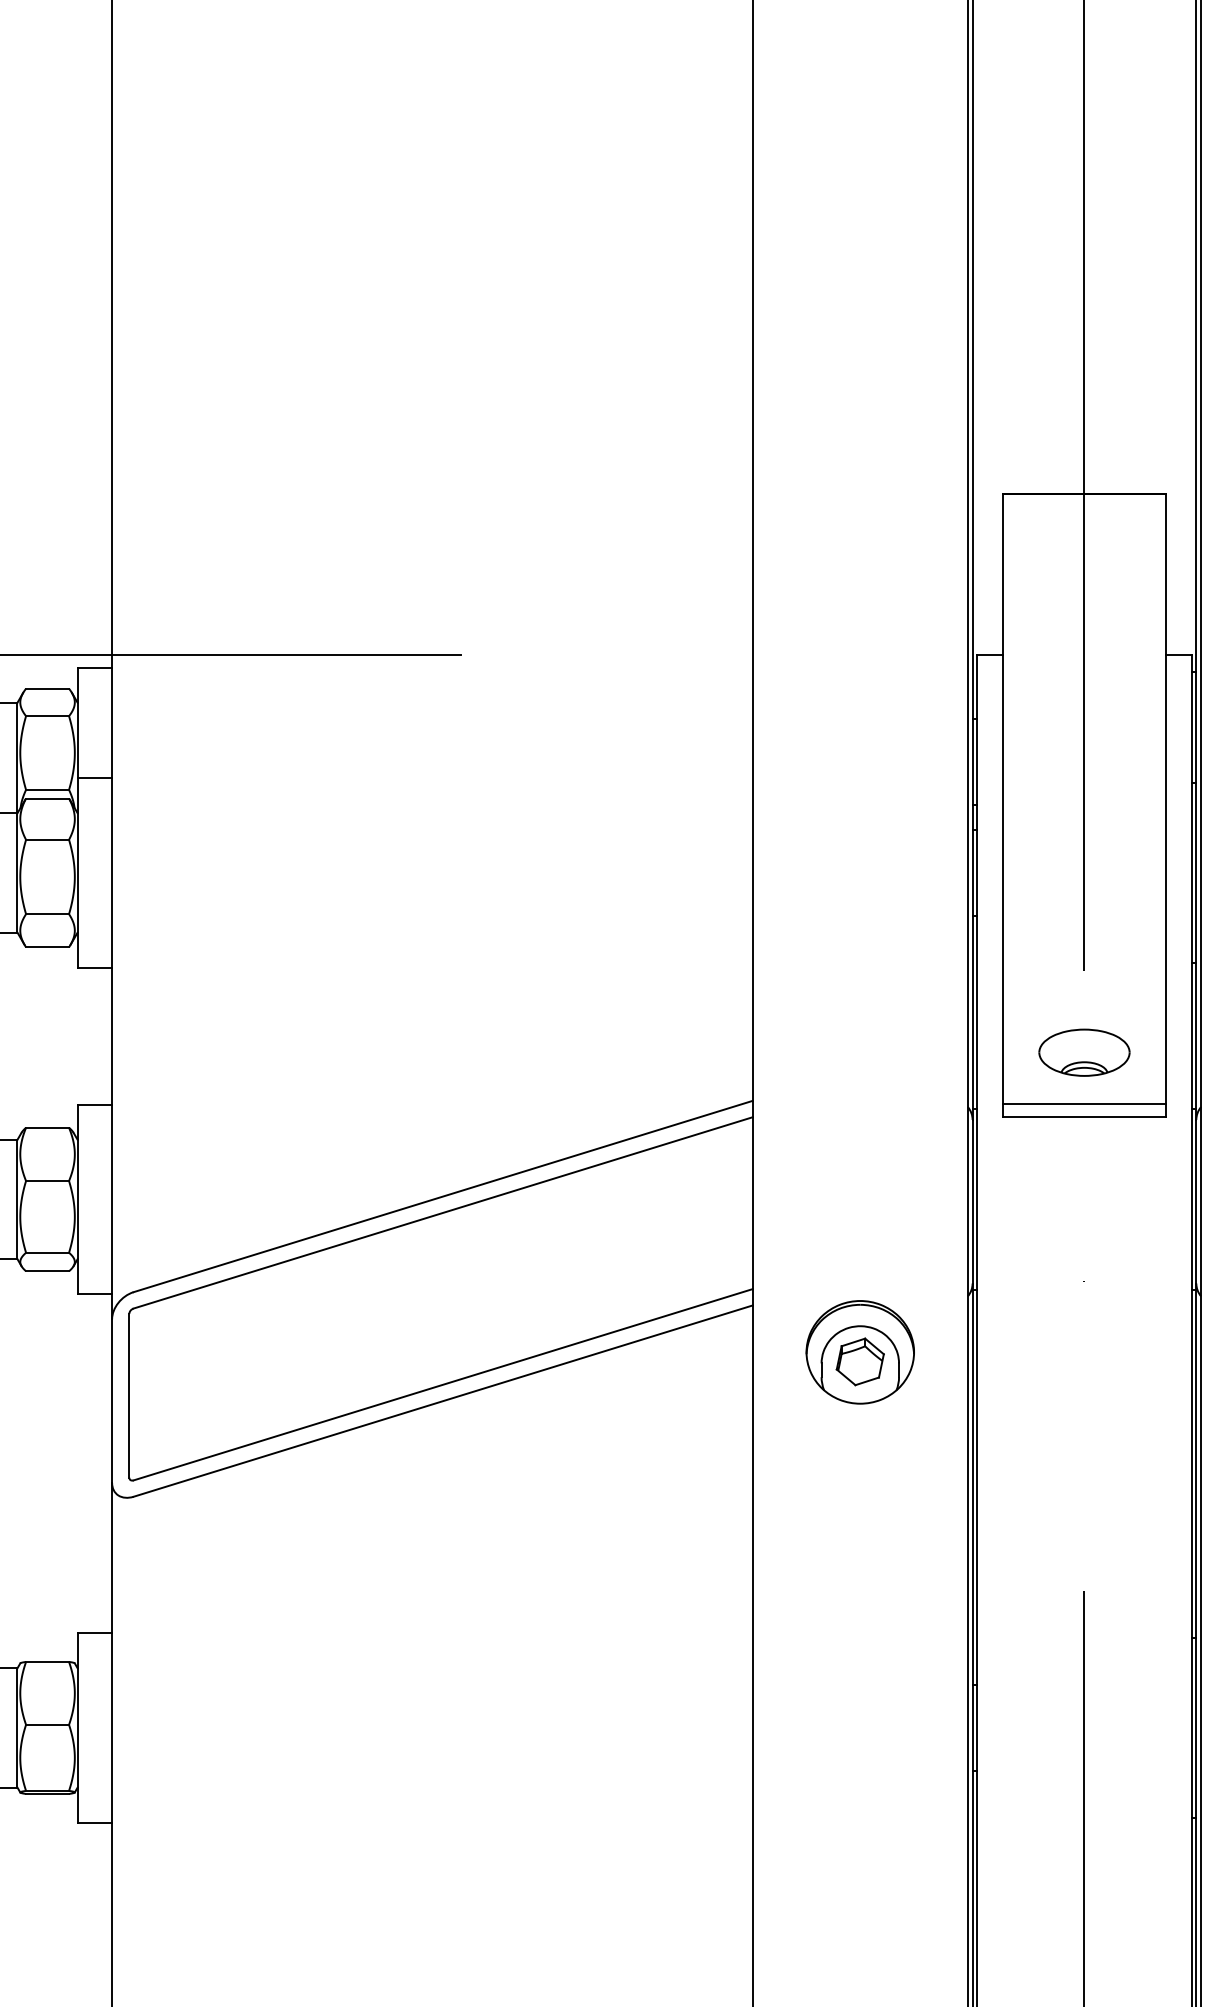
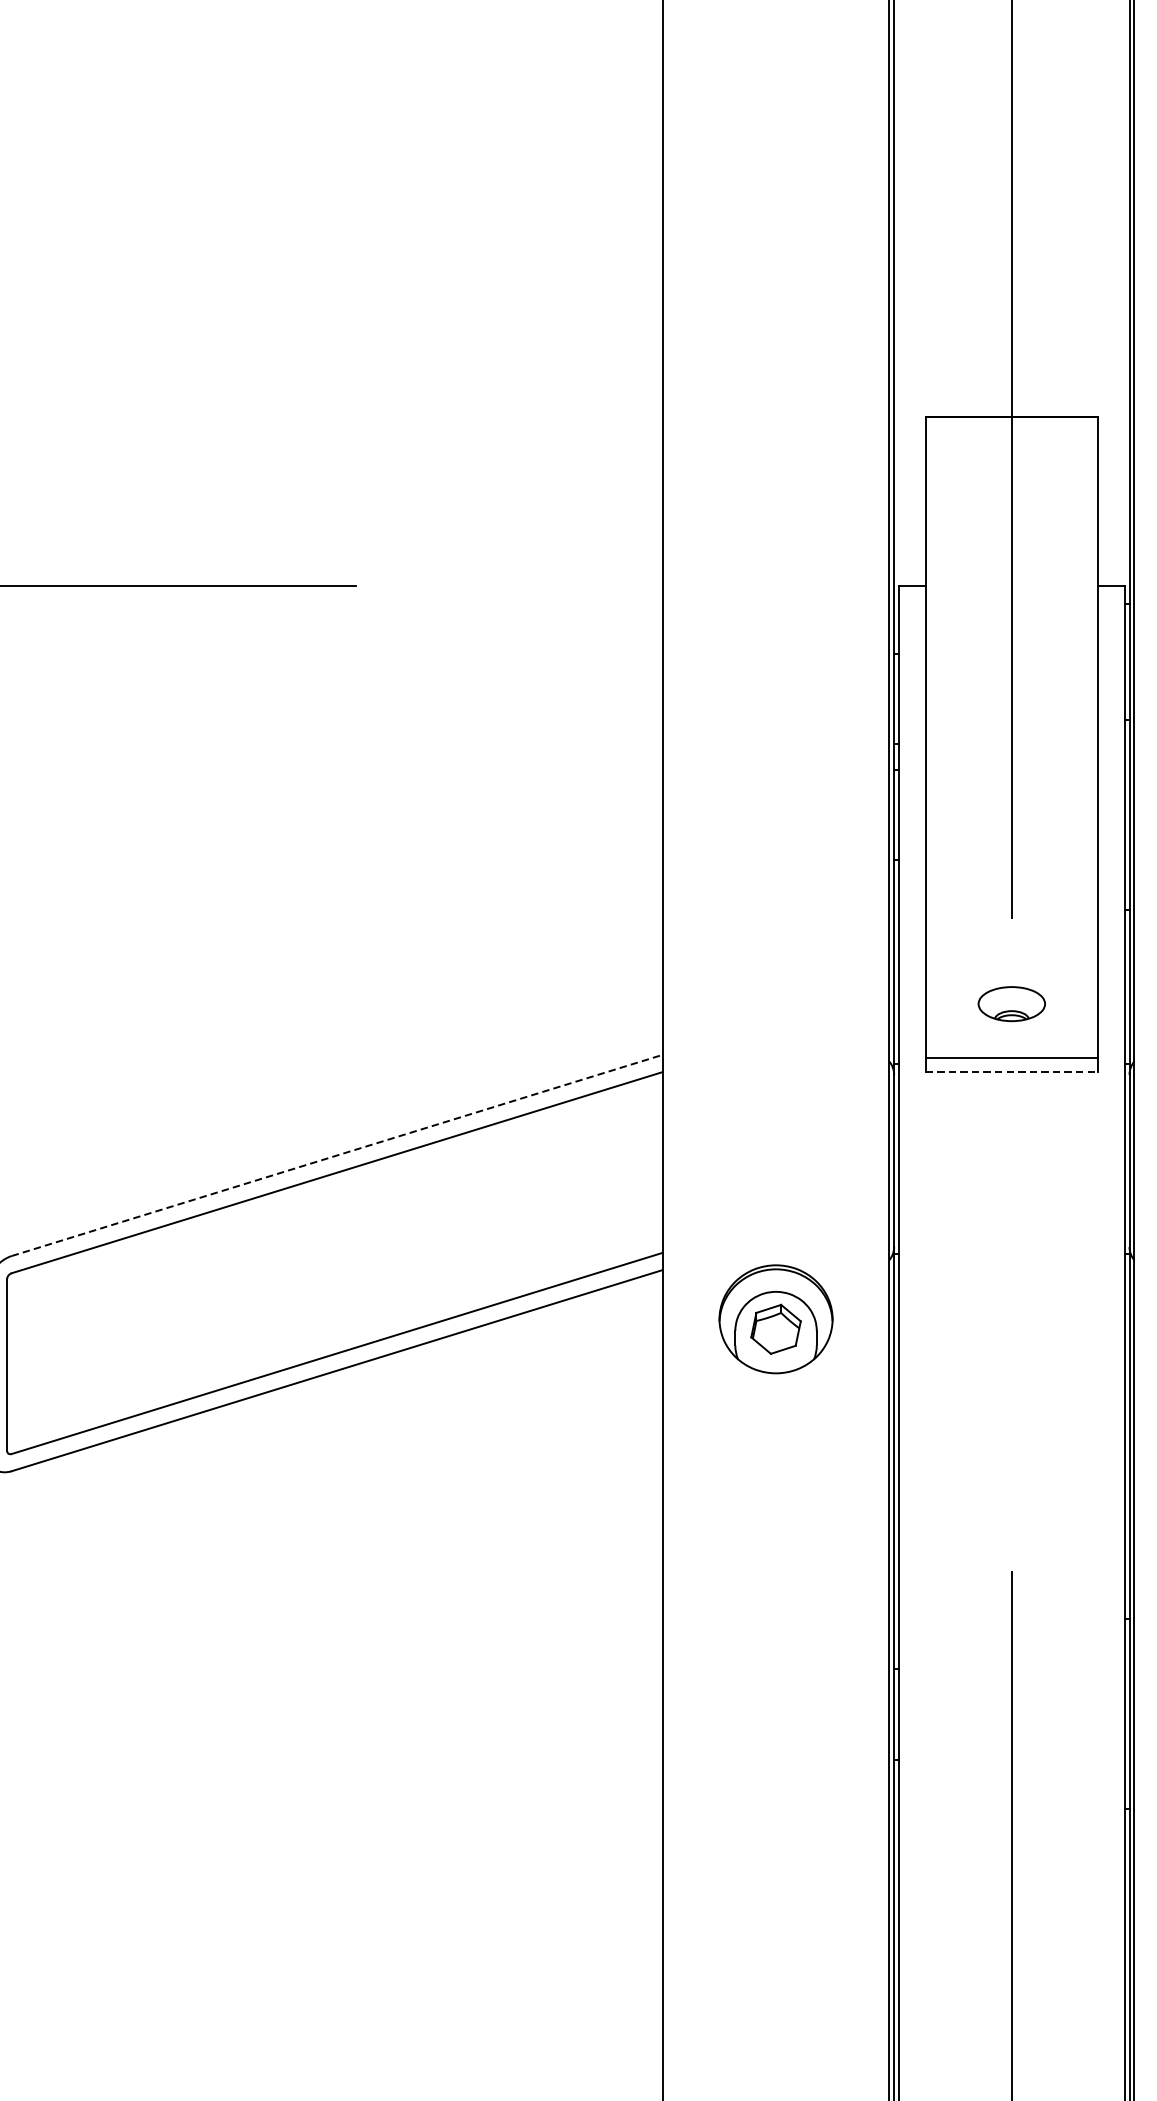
part: (1084, 1052) -> (1011, 1003), size x0.7
line: (1084, 1117) -> (1011, 1072), solid -> dashed
line: (443, 1196) -> (337, 1155), solid -> dashed

